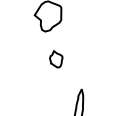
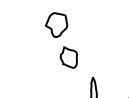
part: (55, 59) -> (68, 57), size x1.67

